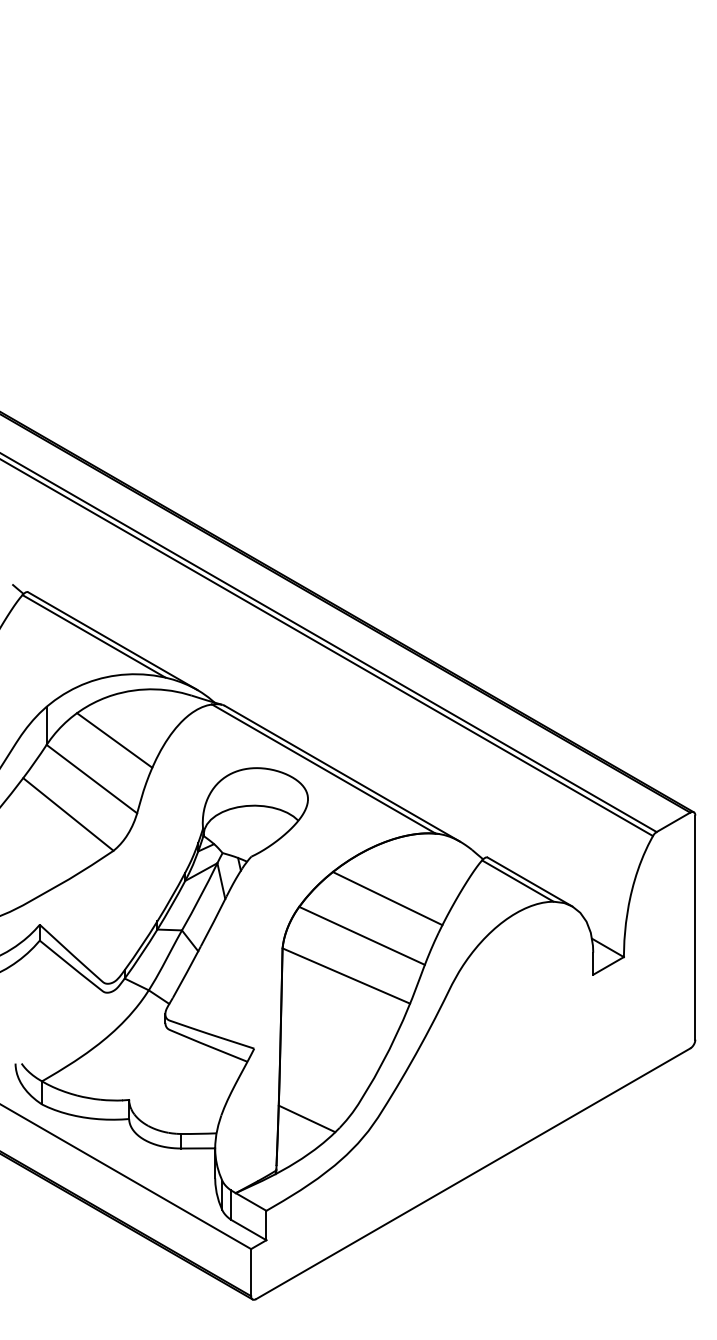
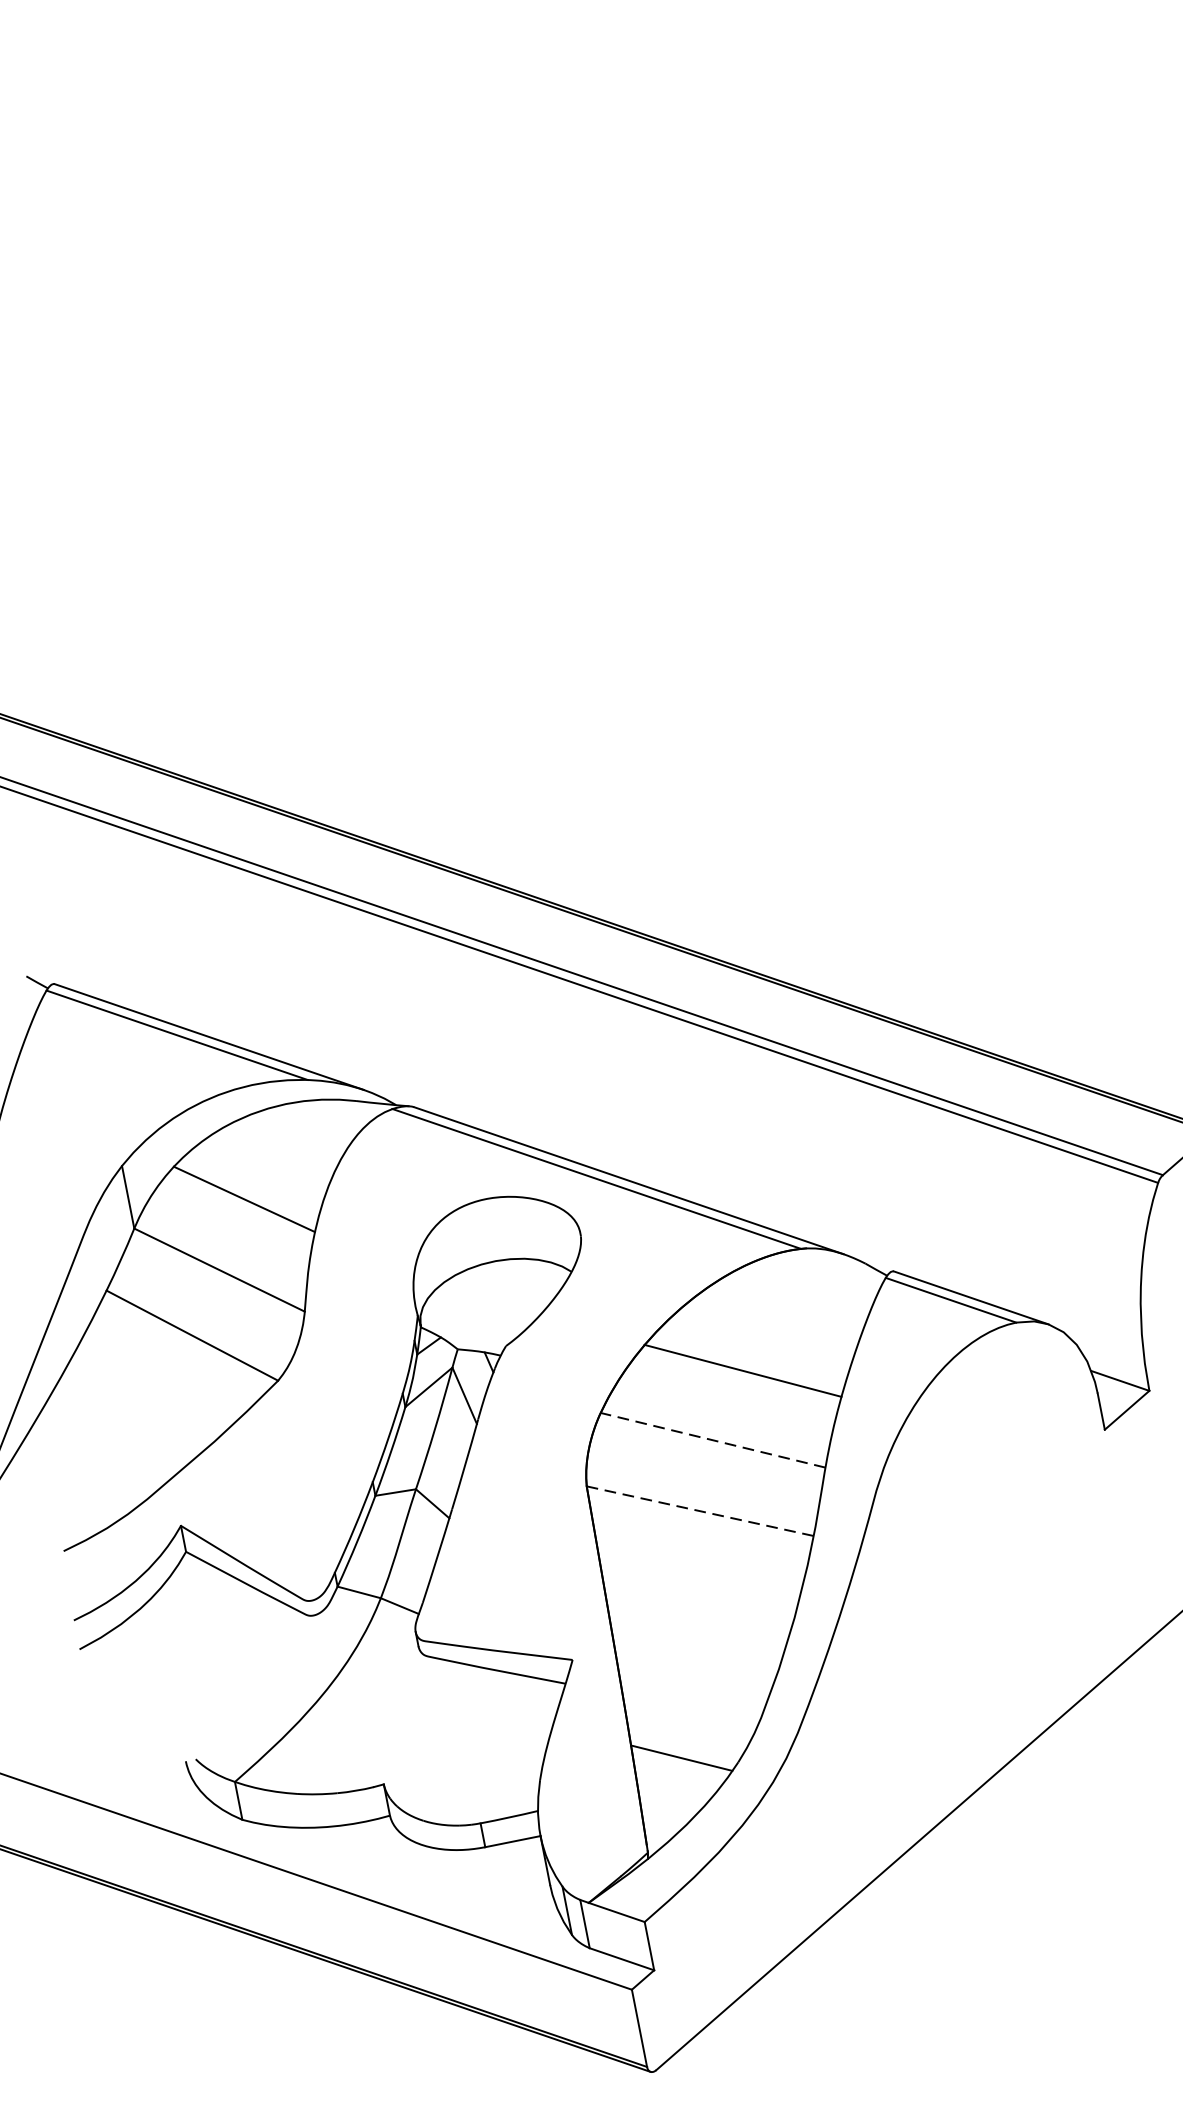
line: (361, 935) -> (712, 1439), solid -> dashed
line: (345, 975) -> (698, 1510), solid -> dashed

